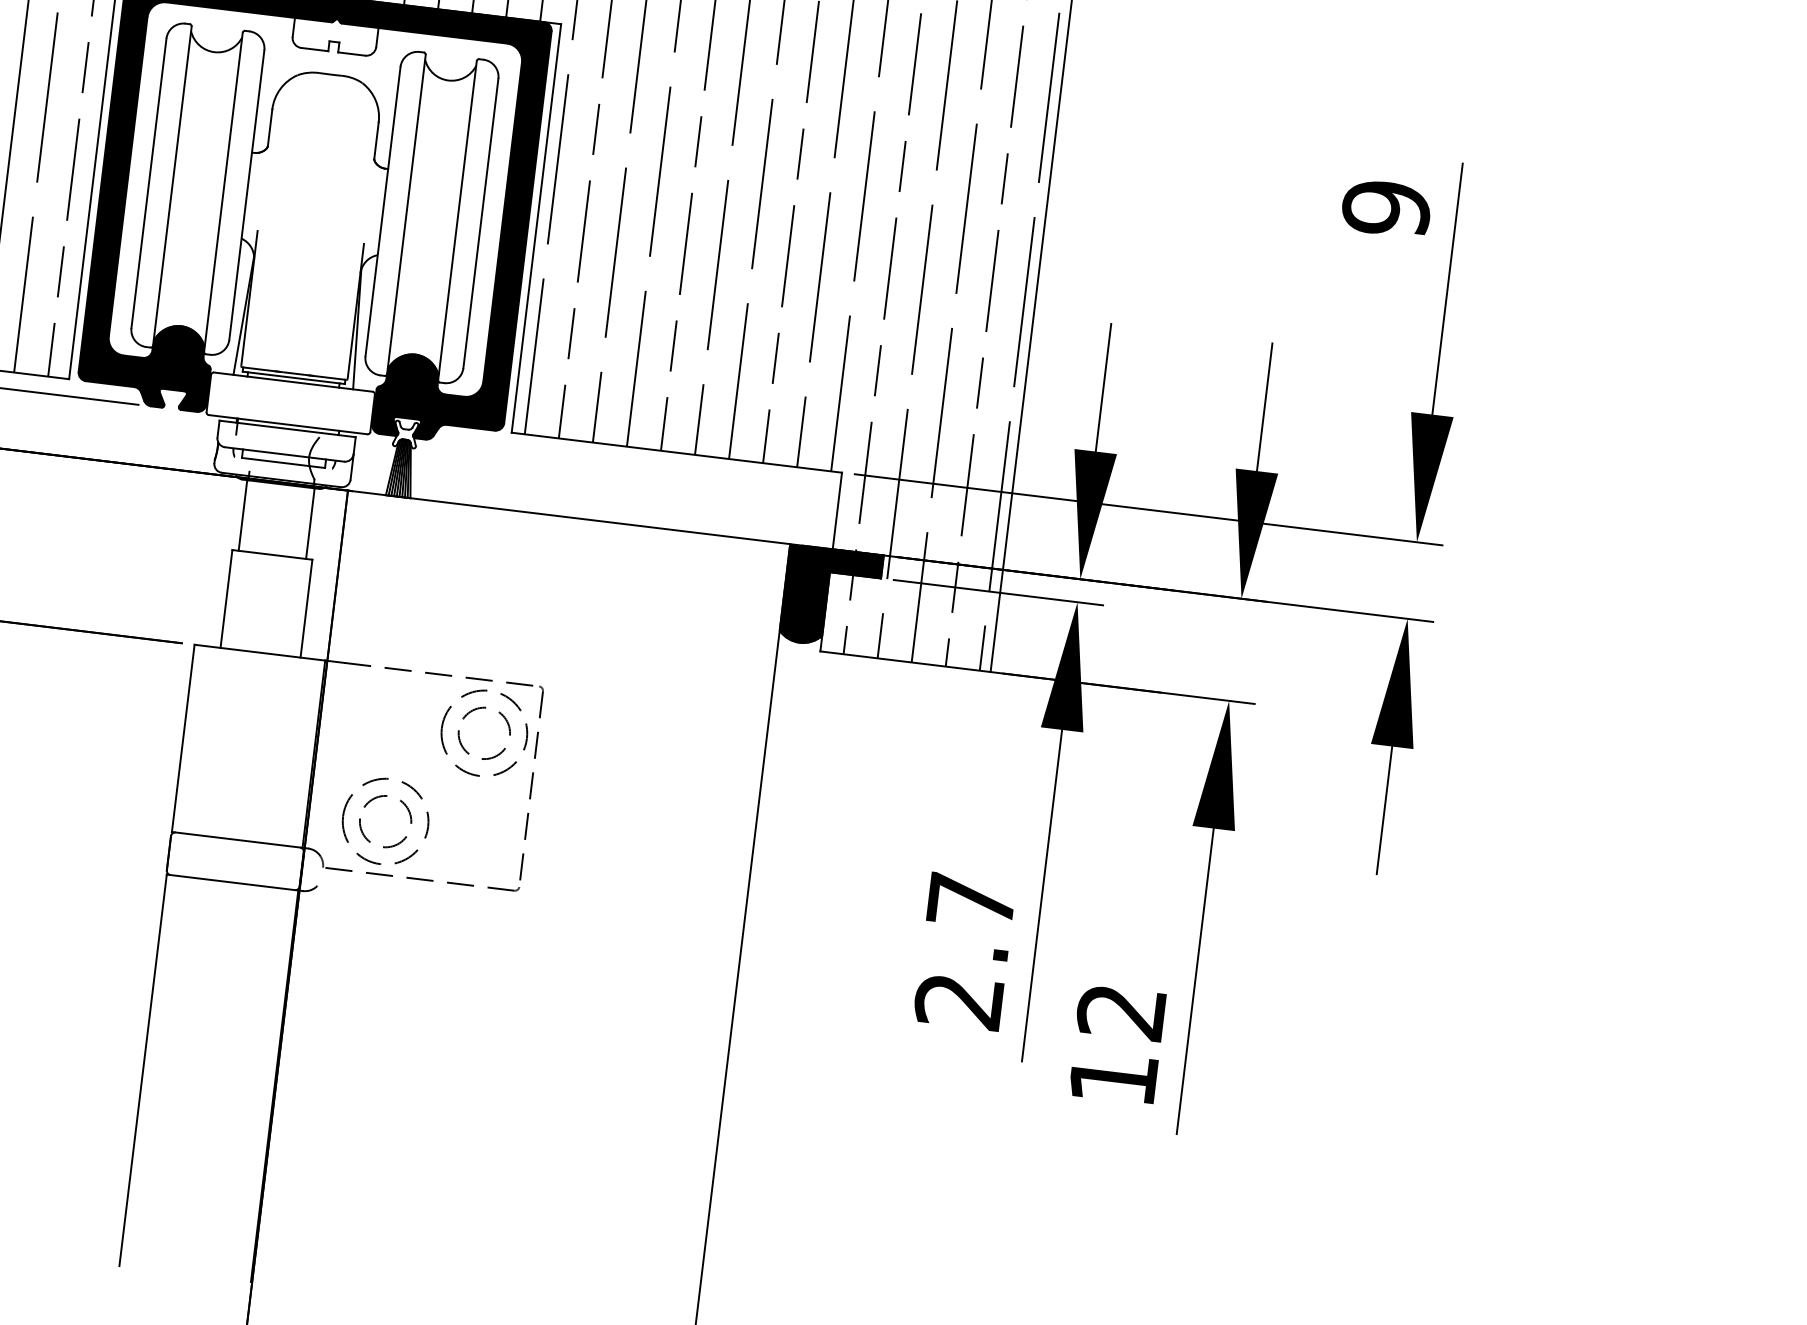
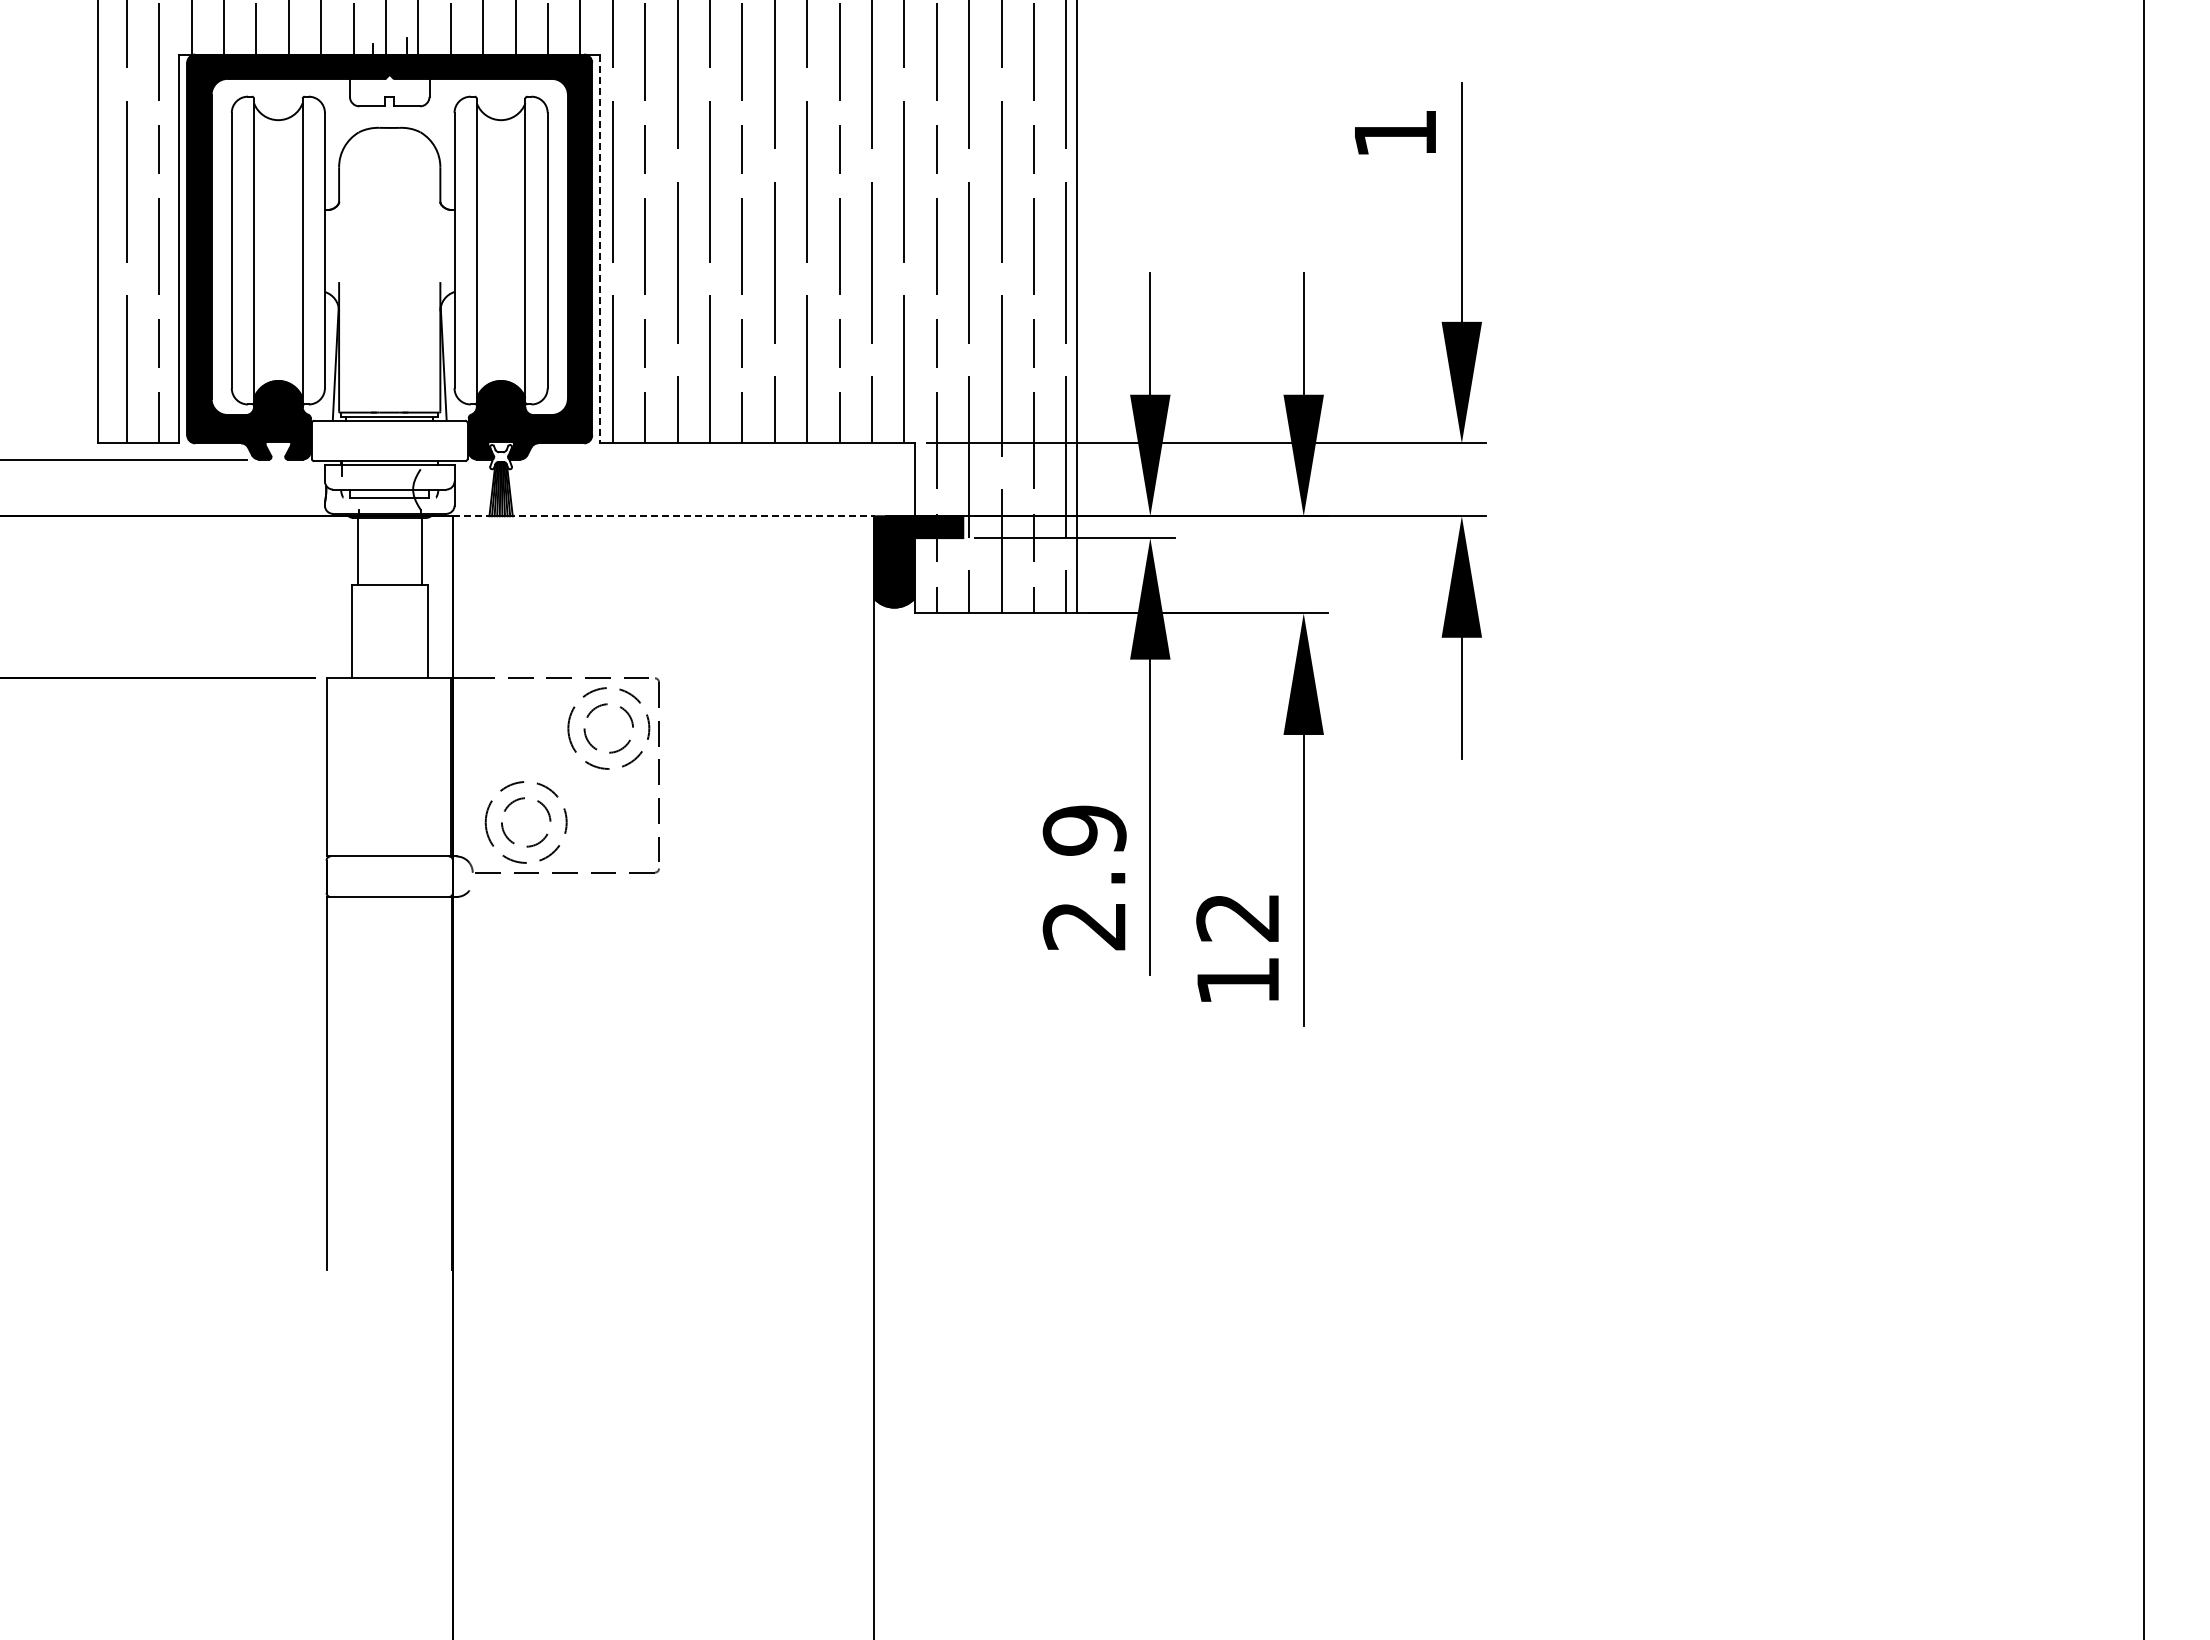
text: (1386, 208) -> (1395, 133), 9 -> 1
line: (536, 229) -> (600, 249), solid -> dashed
line: (569, 517) -> (664, 516), solid -> dashed
text: (971, 901) -> (1084, 830), 2.7 -> 2.9

